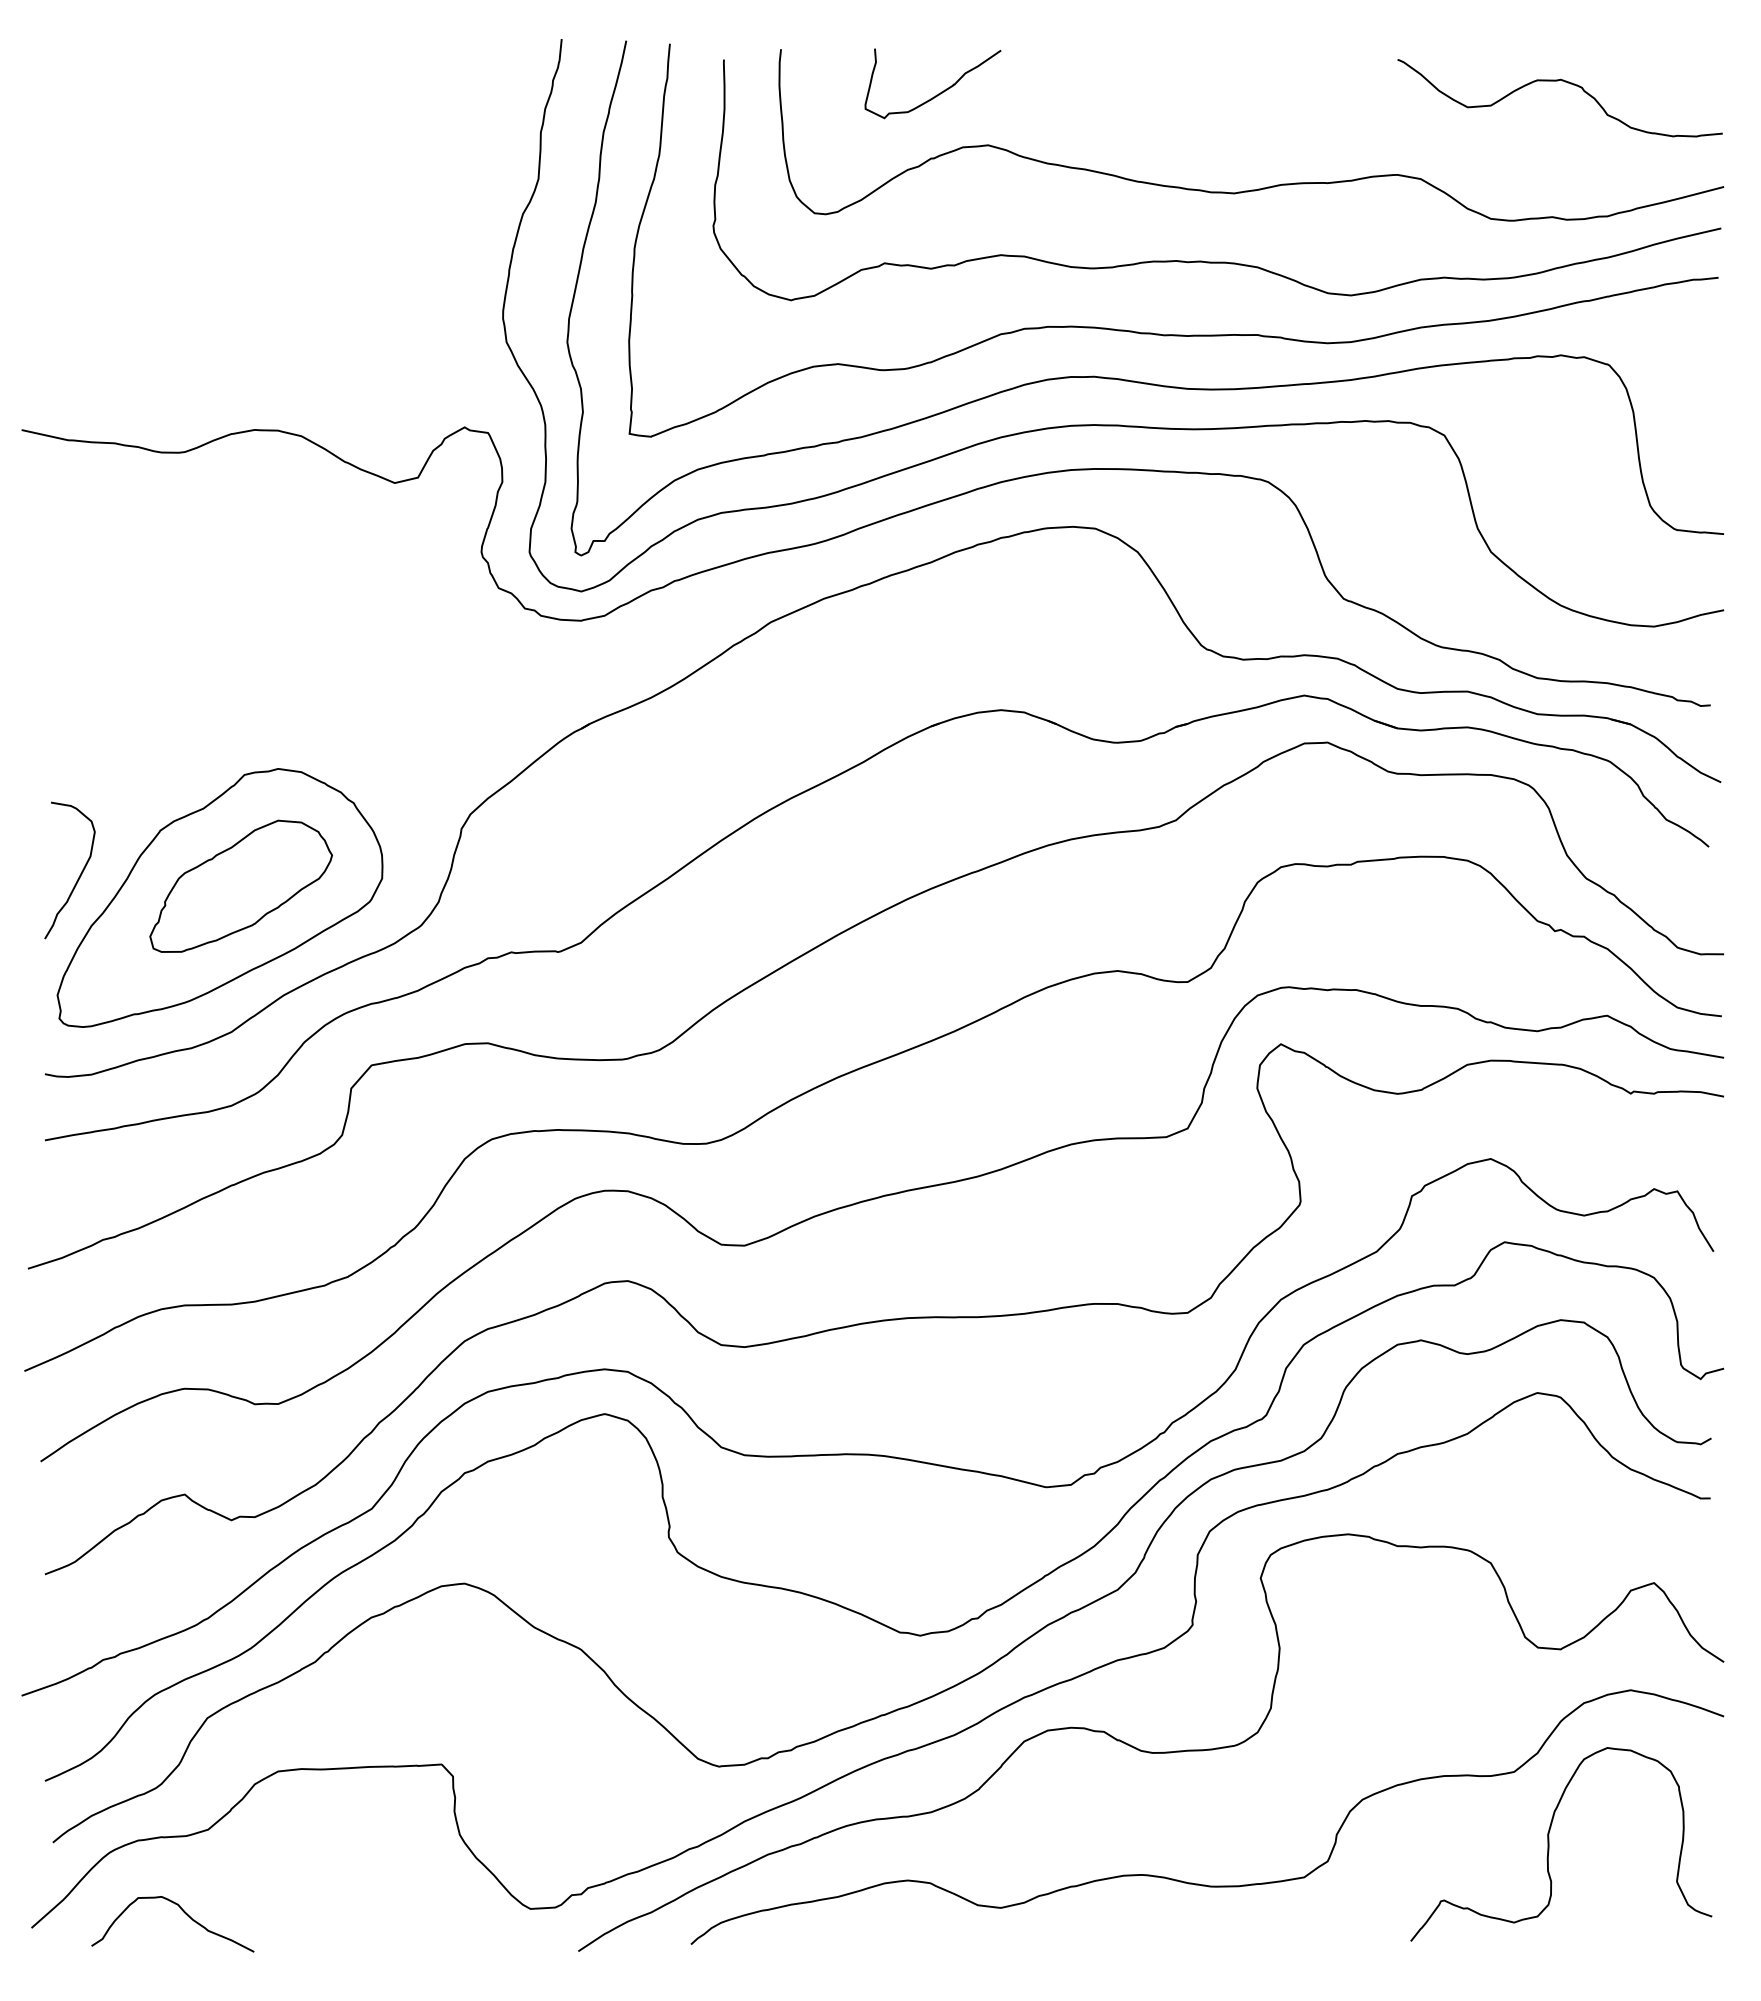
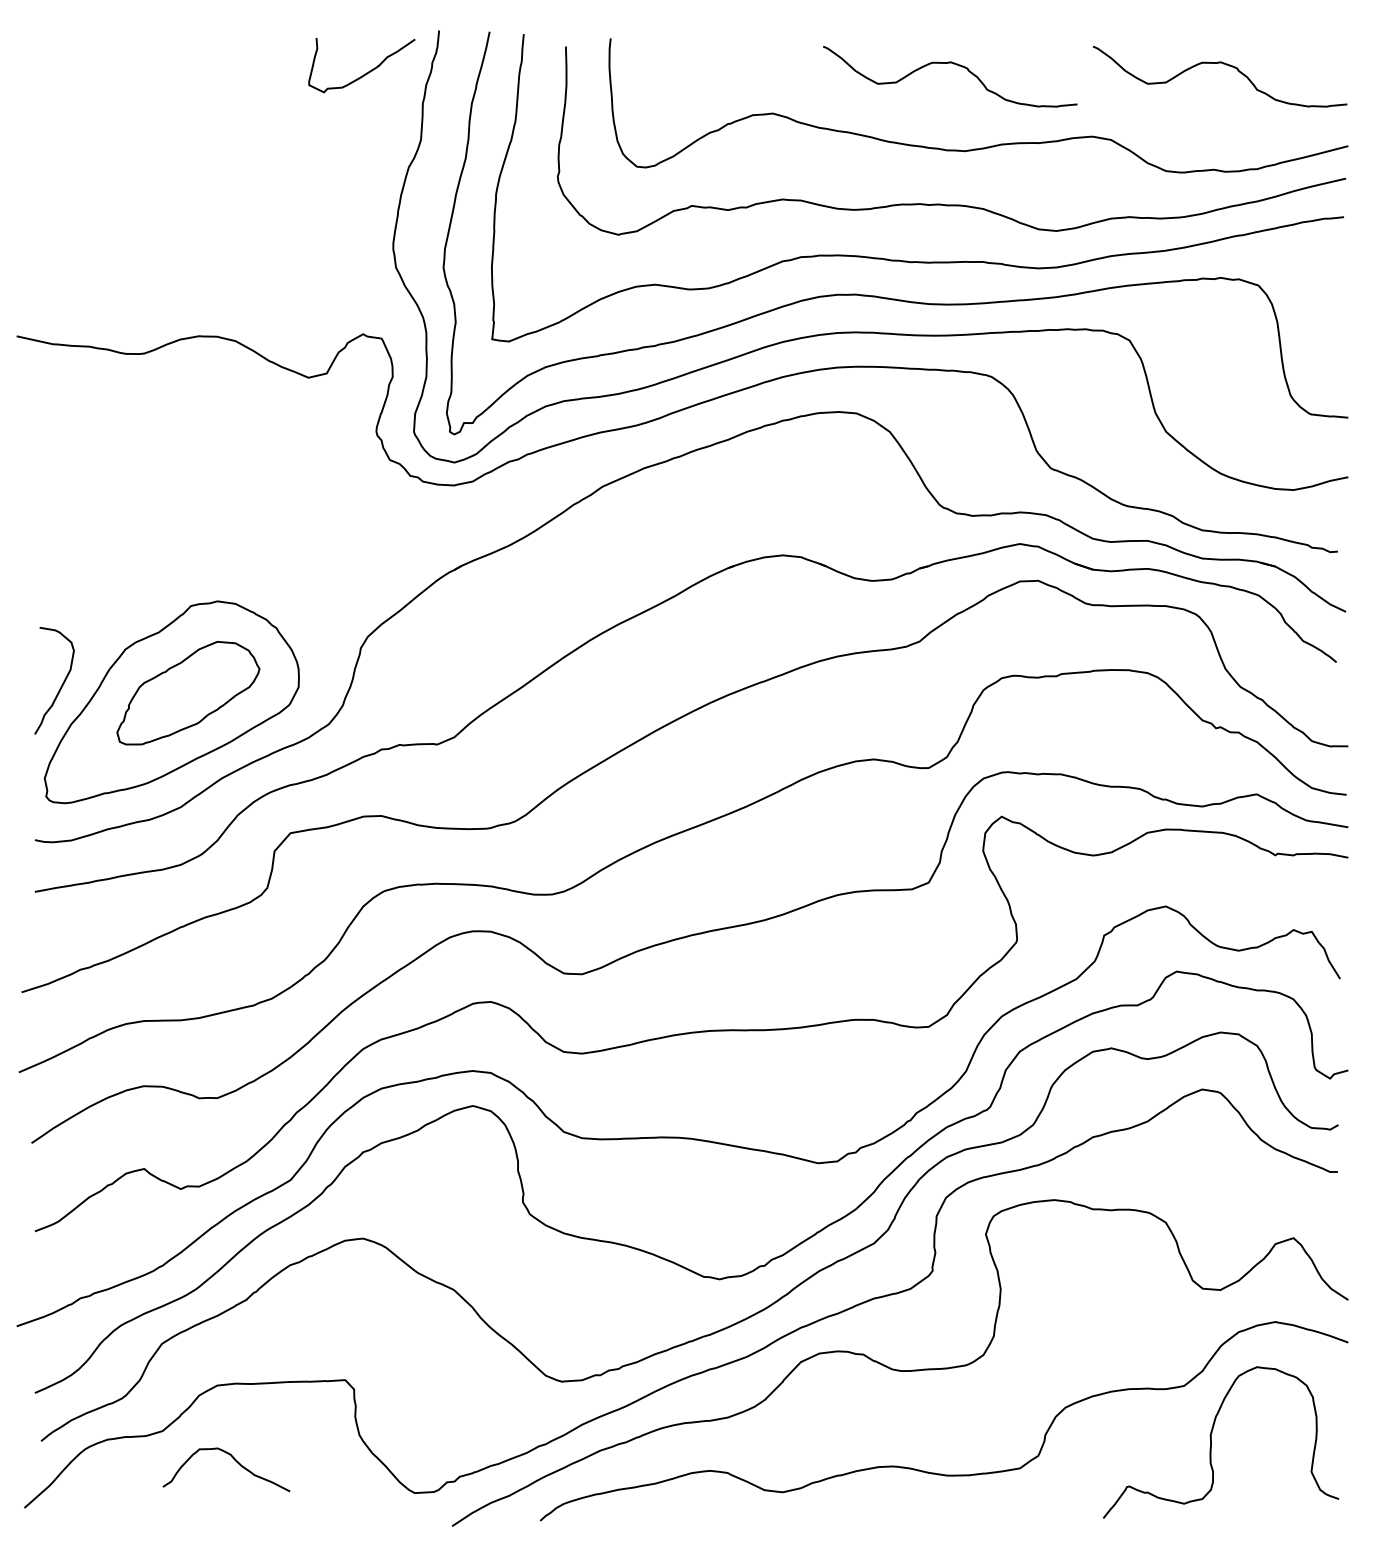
curve: (1222, 83) -> (956, 65), added
curve: (938, 93) -> (366, 73), moved
curve: (183, 1912) -> (234, 1460), moved

